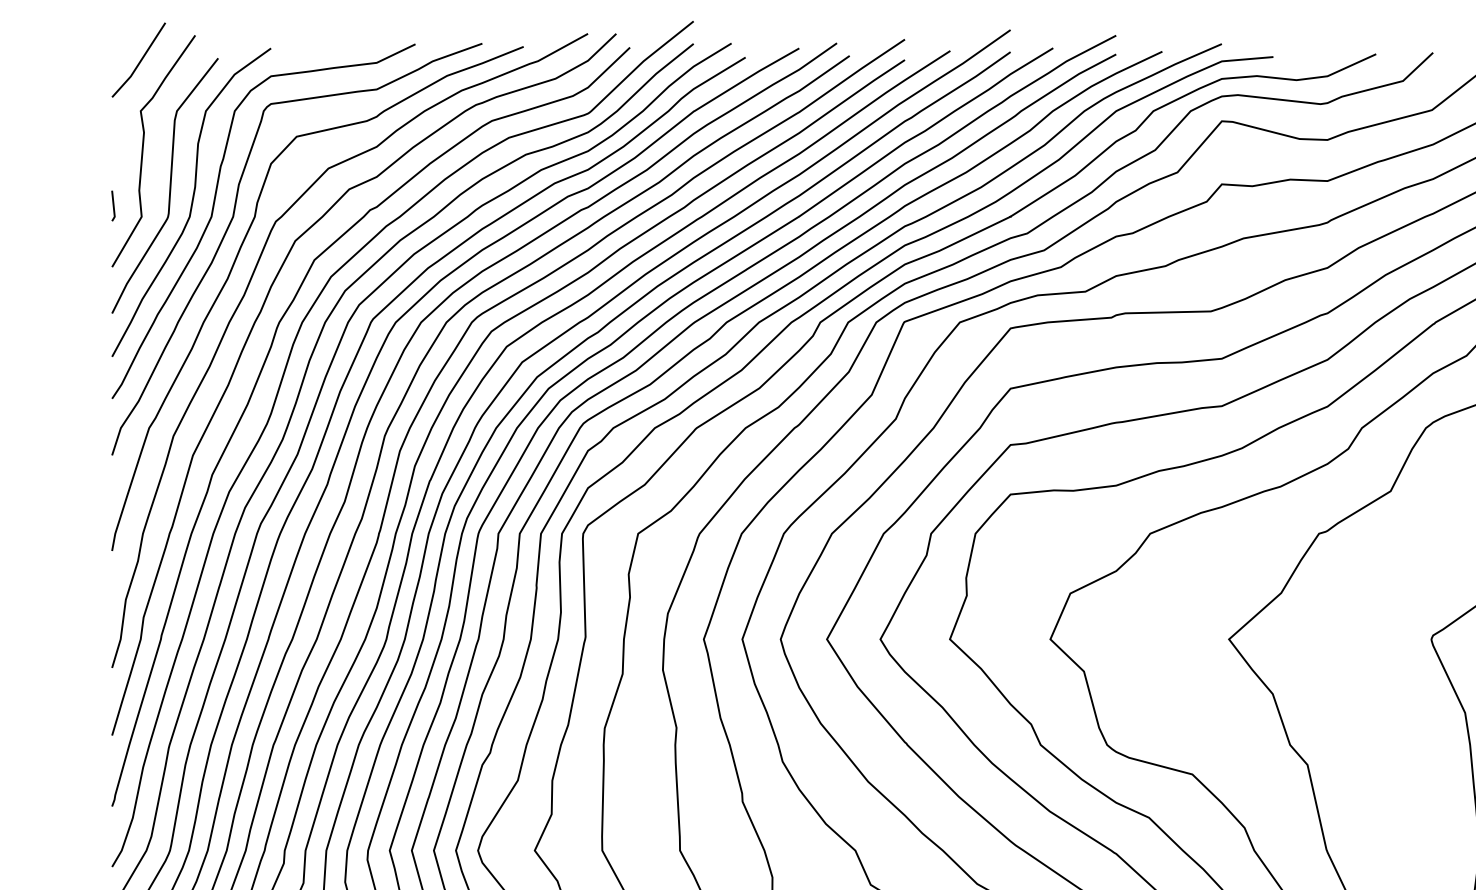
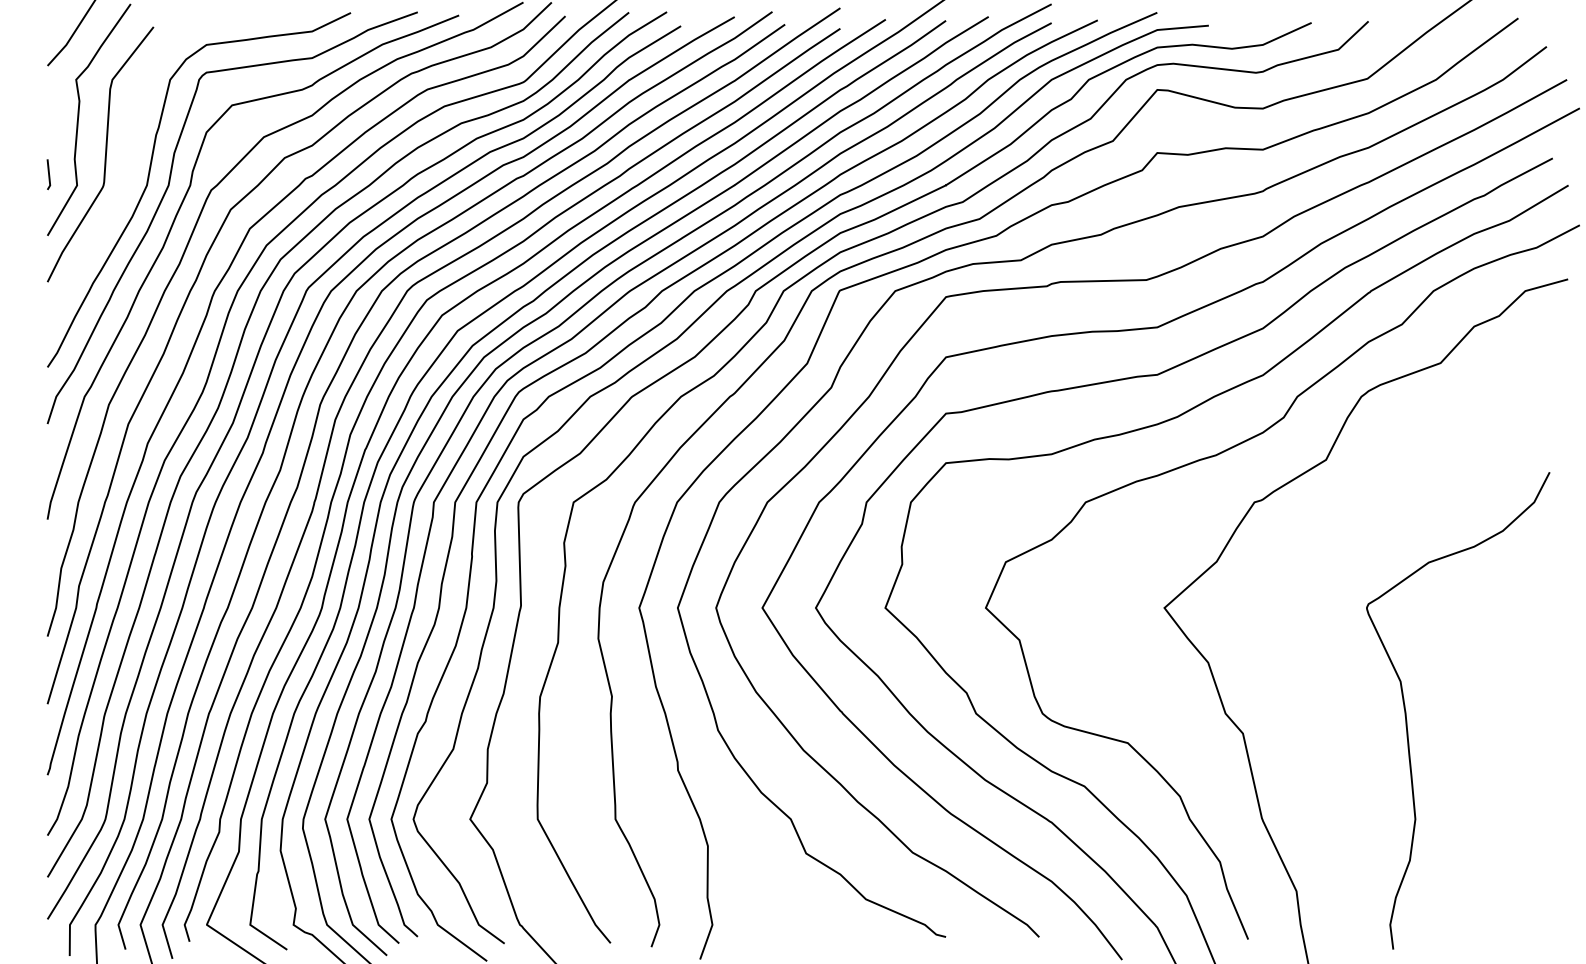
curve: (192, 201) -> (127, 170), removed

